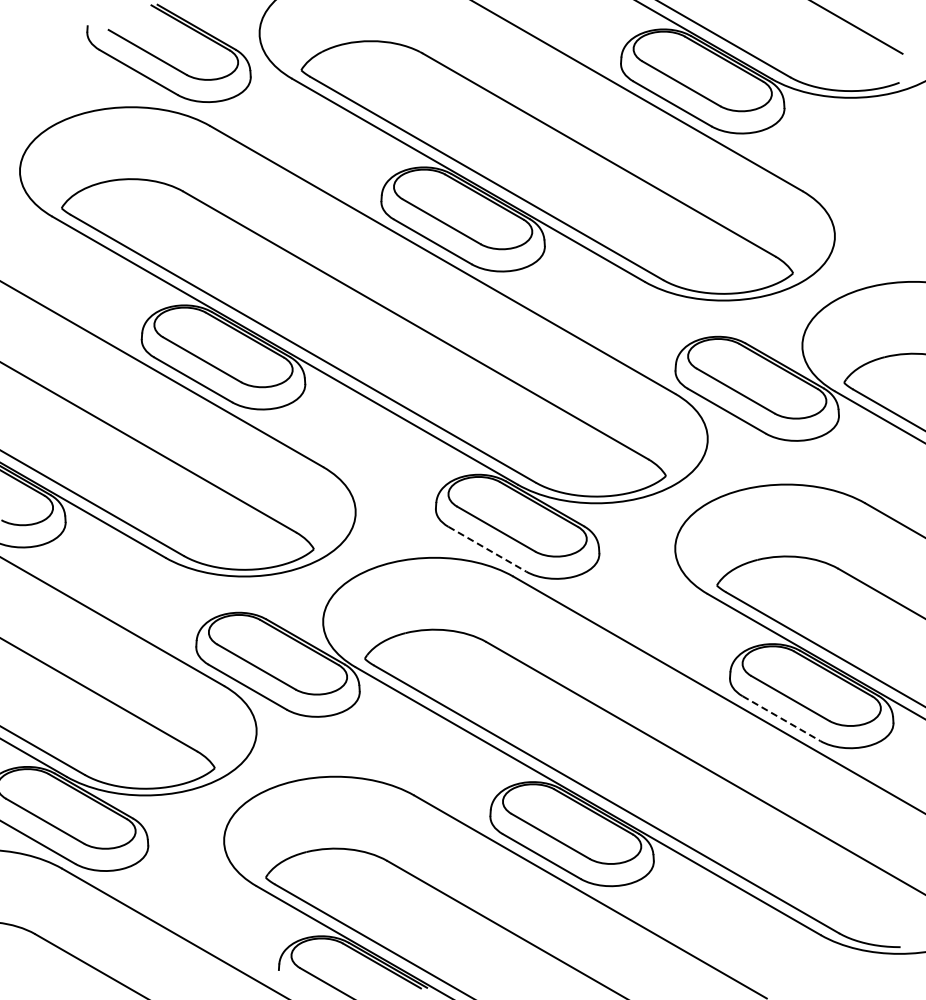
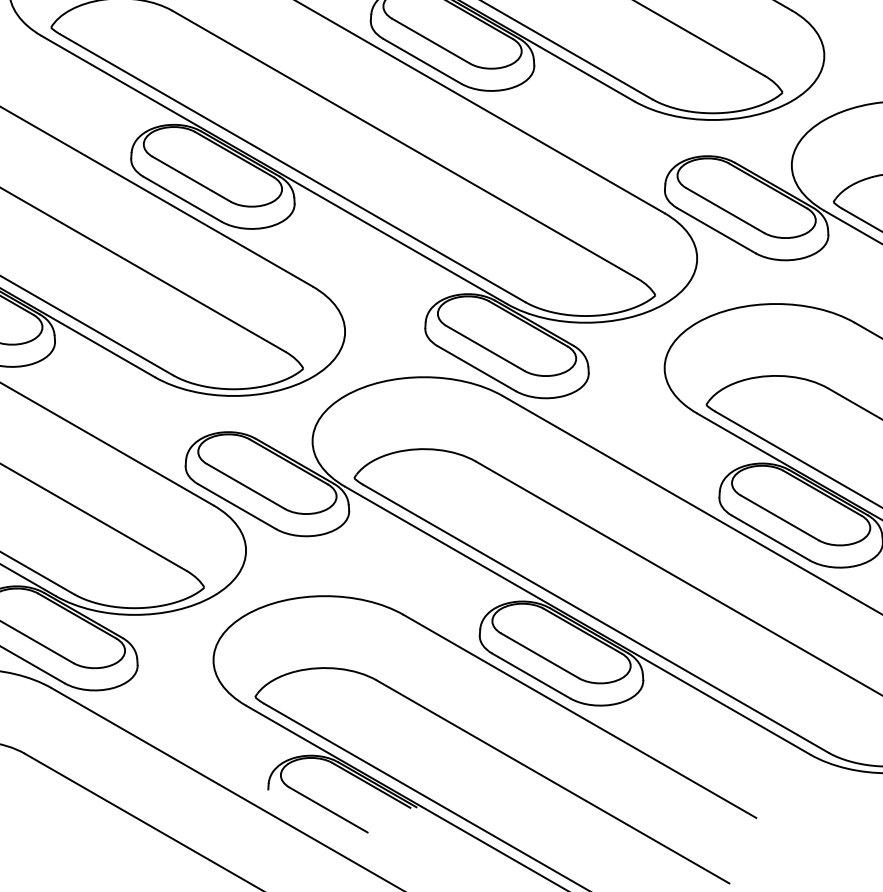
line: (487, 549) -> (476, 368), dashed -> solid
line: (781, 718) -> (770, 537), dashed -> solid

